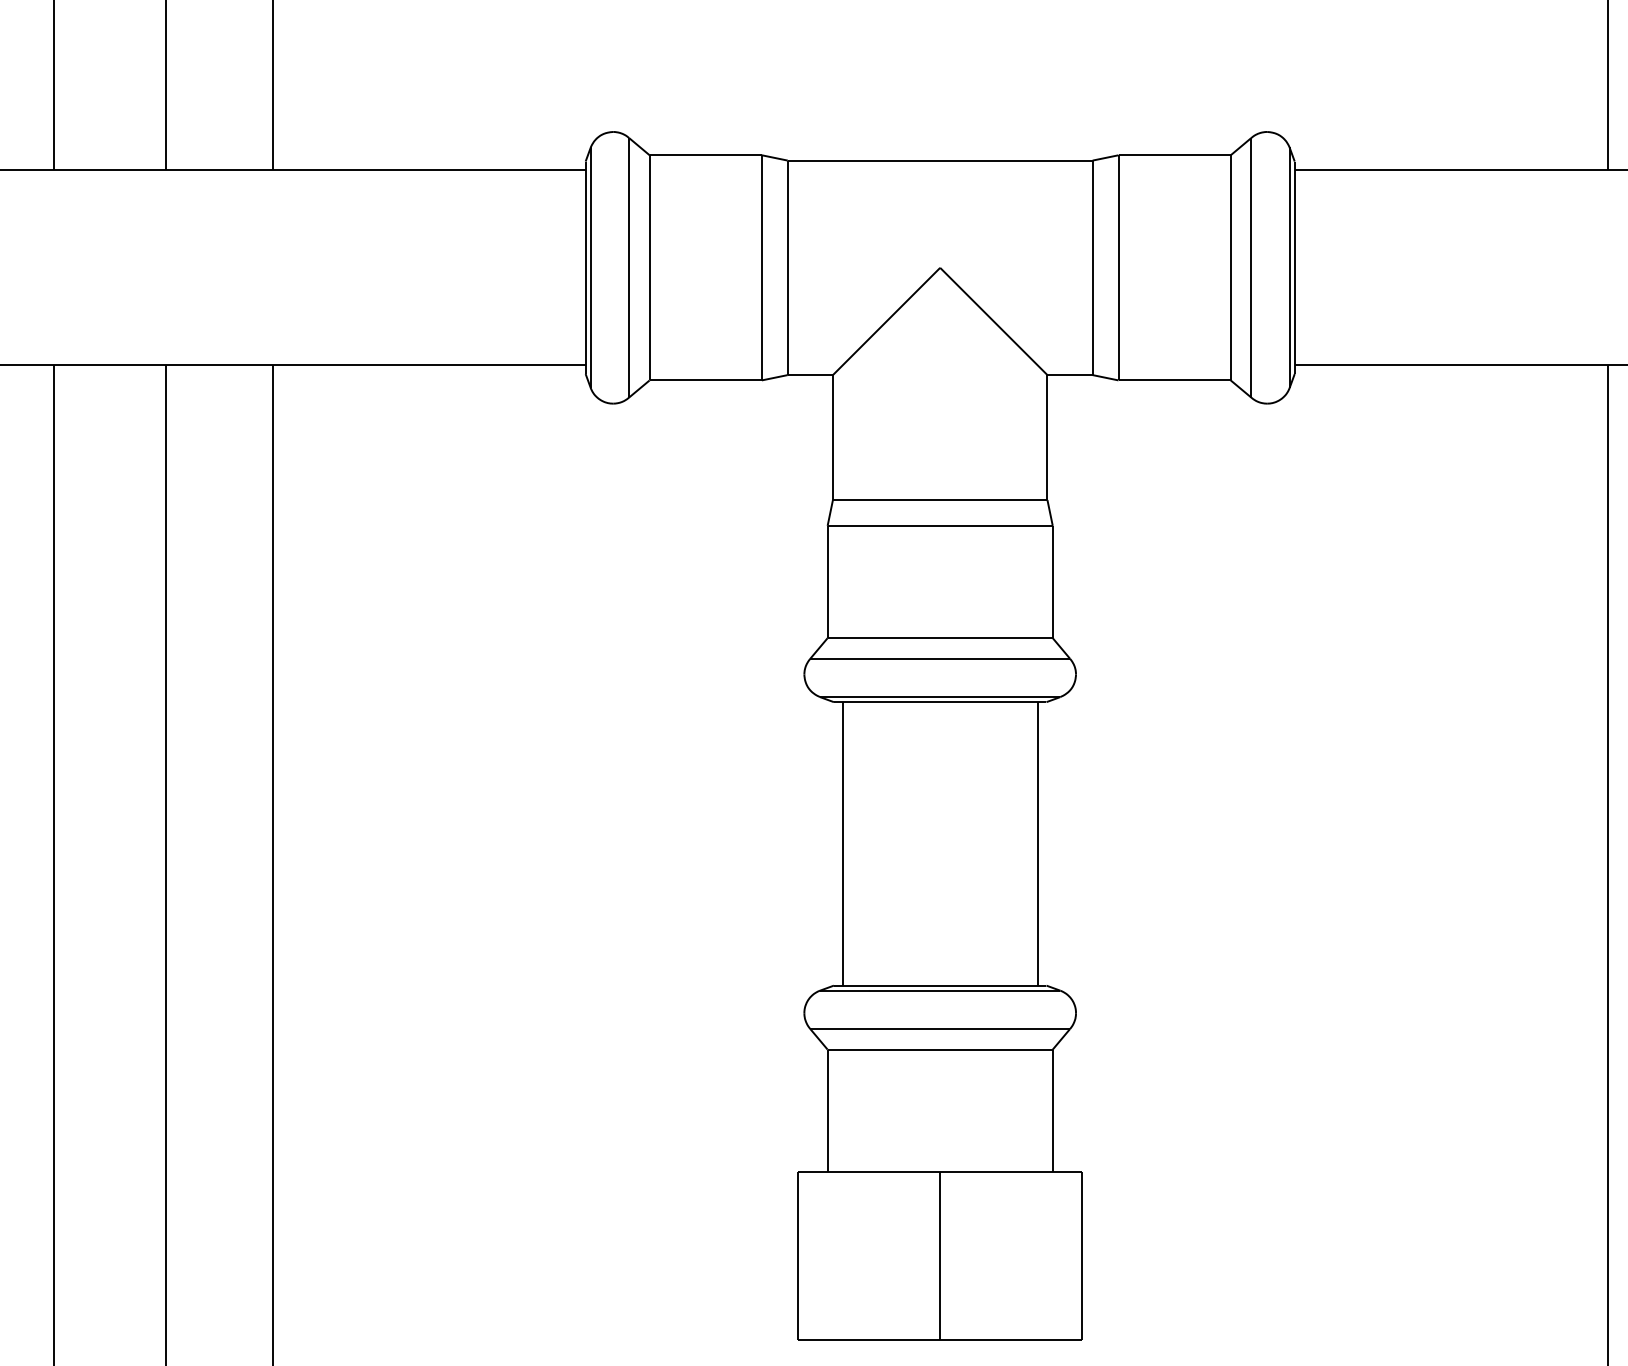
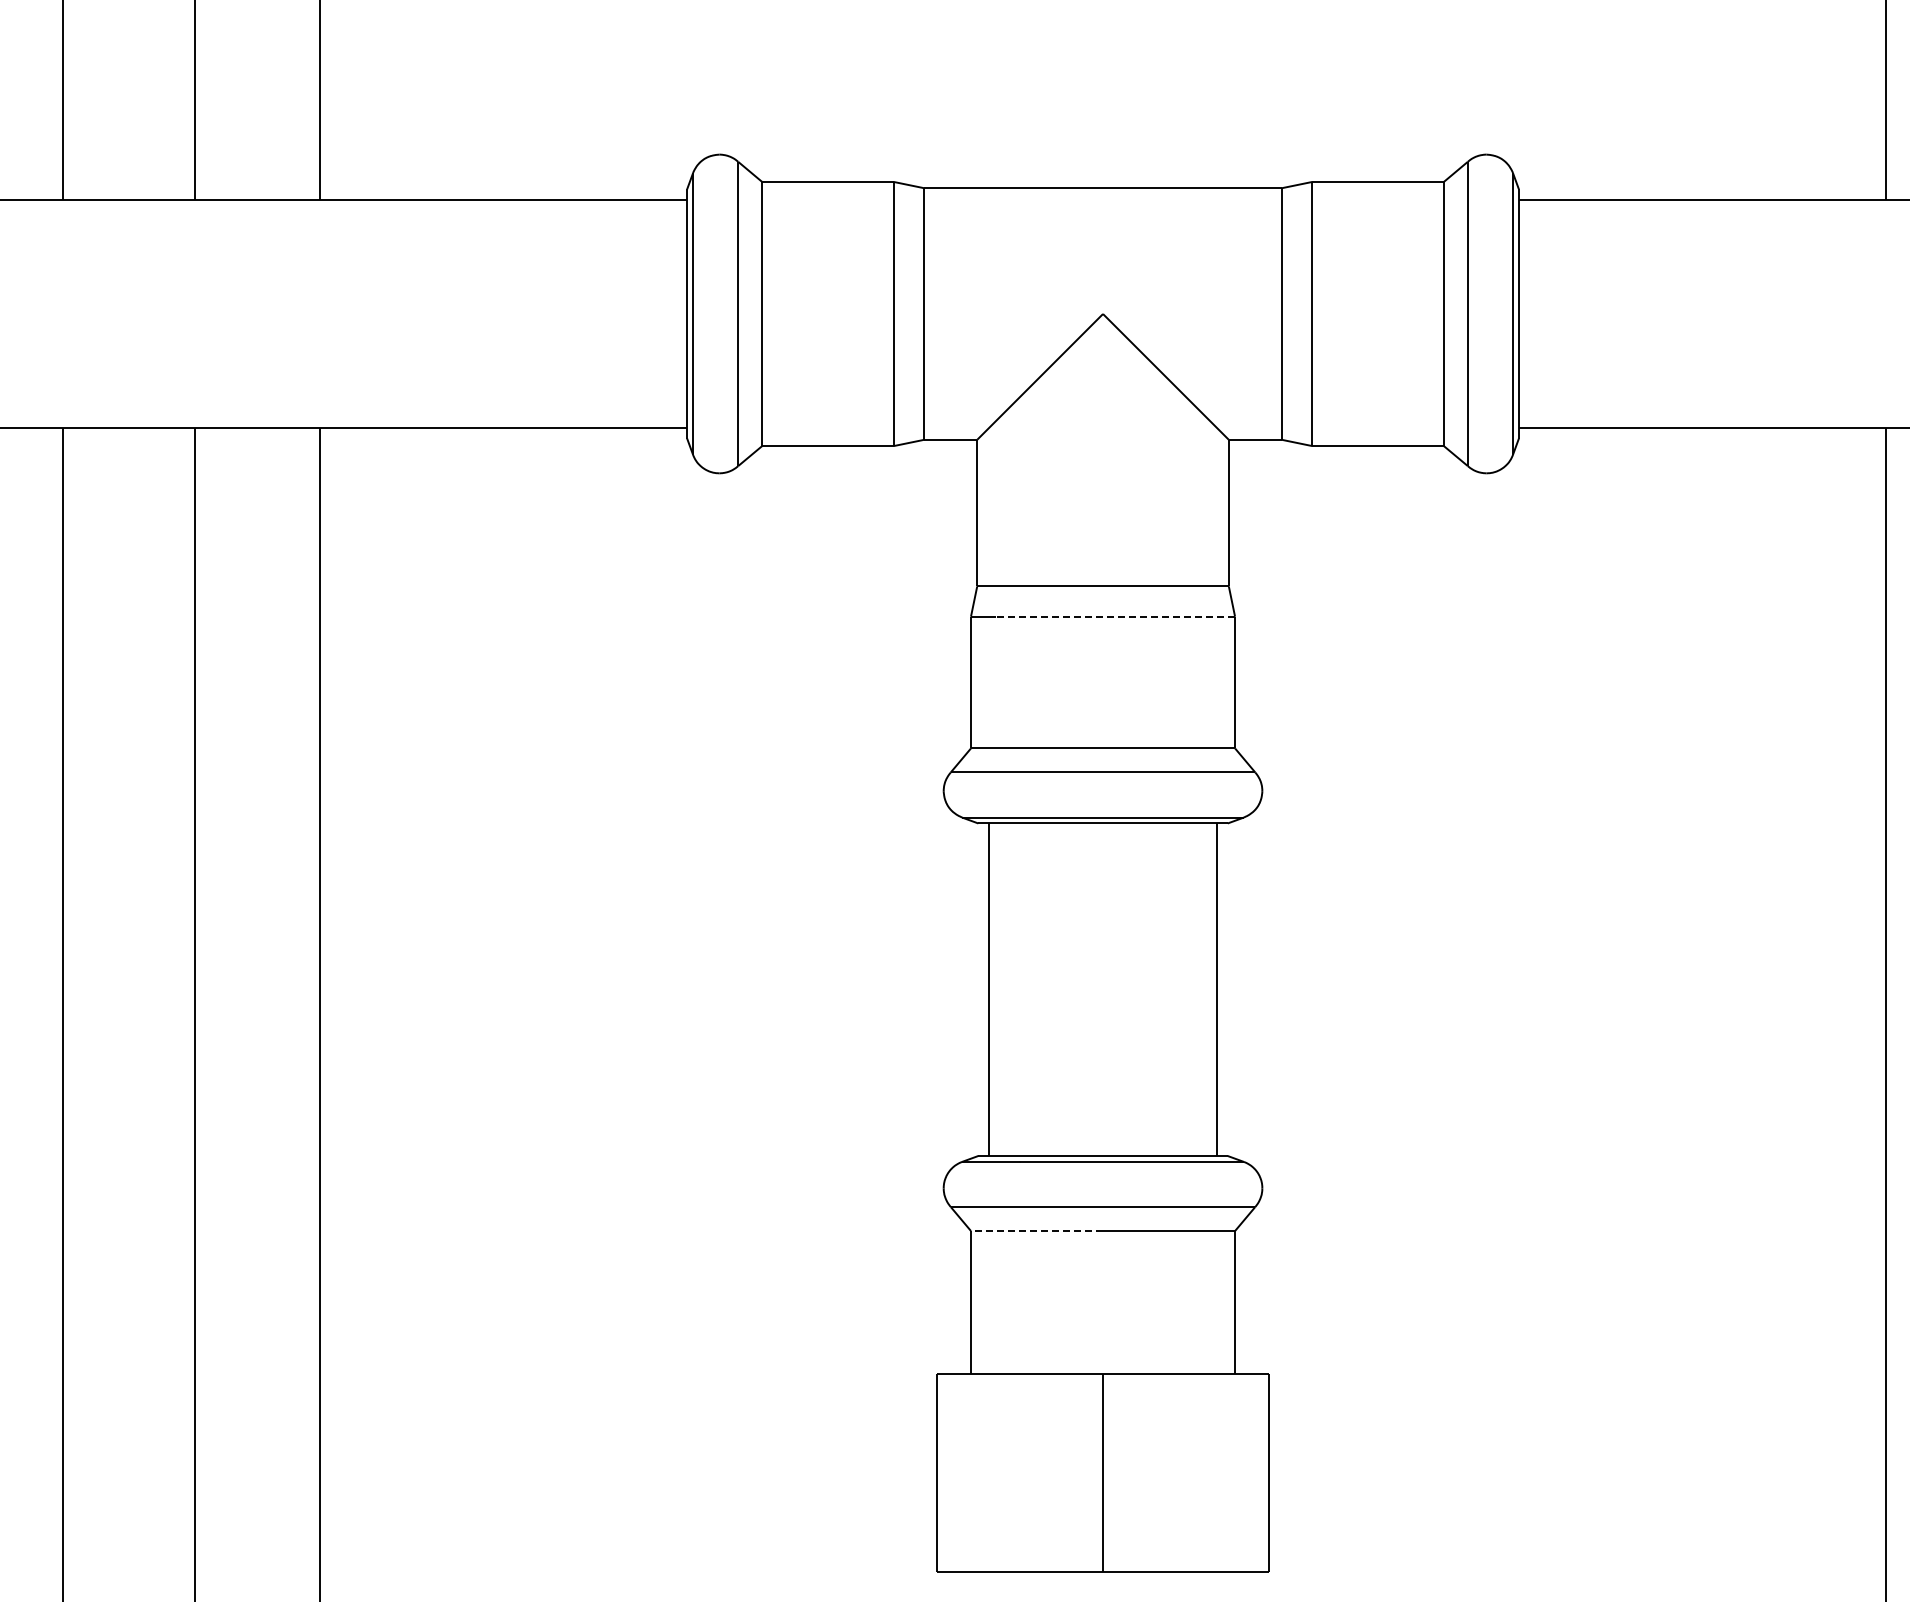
line: (950, 525) -> (1115, 616), solid -> dashed
line: (883, 1050) -> (1036, 1231), solid -> dashed

